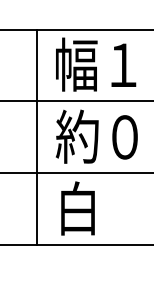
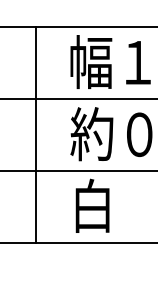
line: (37, 137) -> (36, 134), moved

